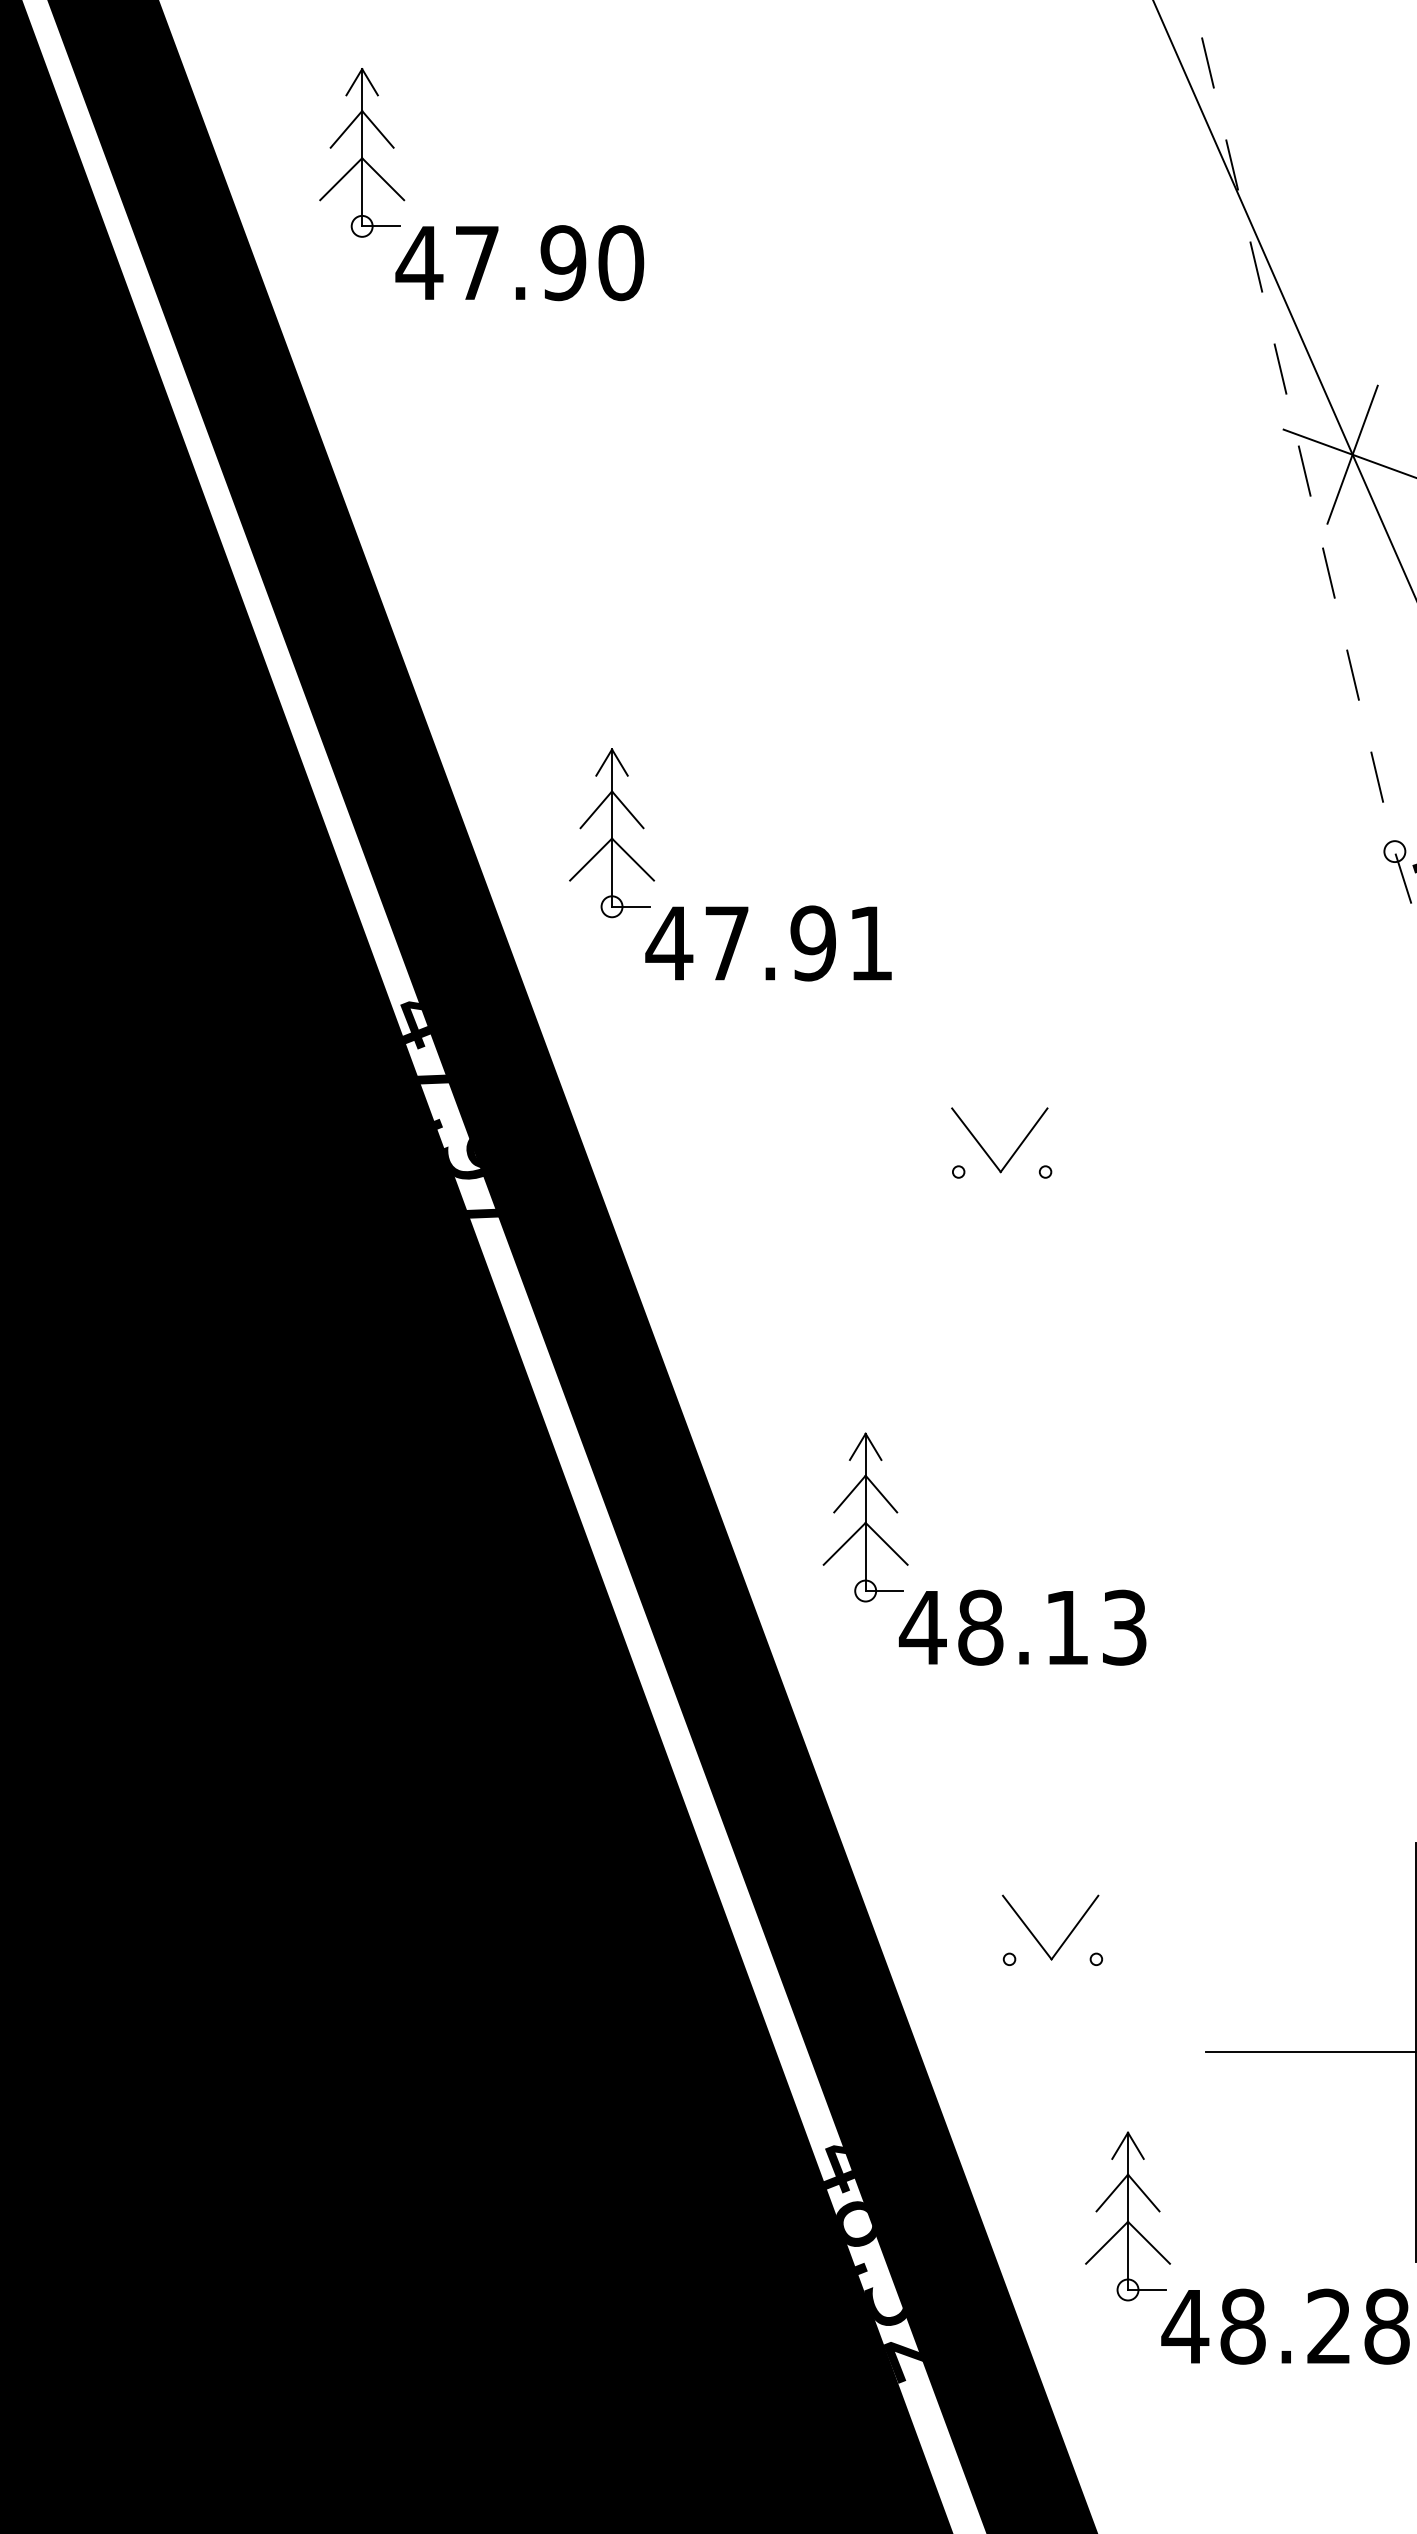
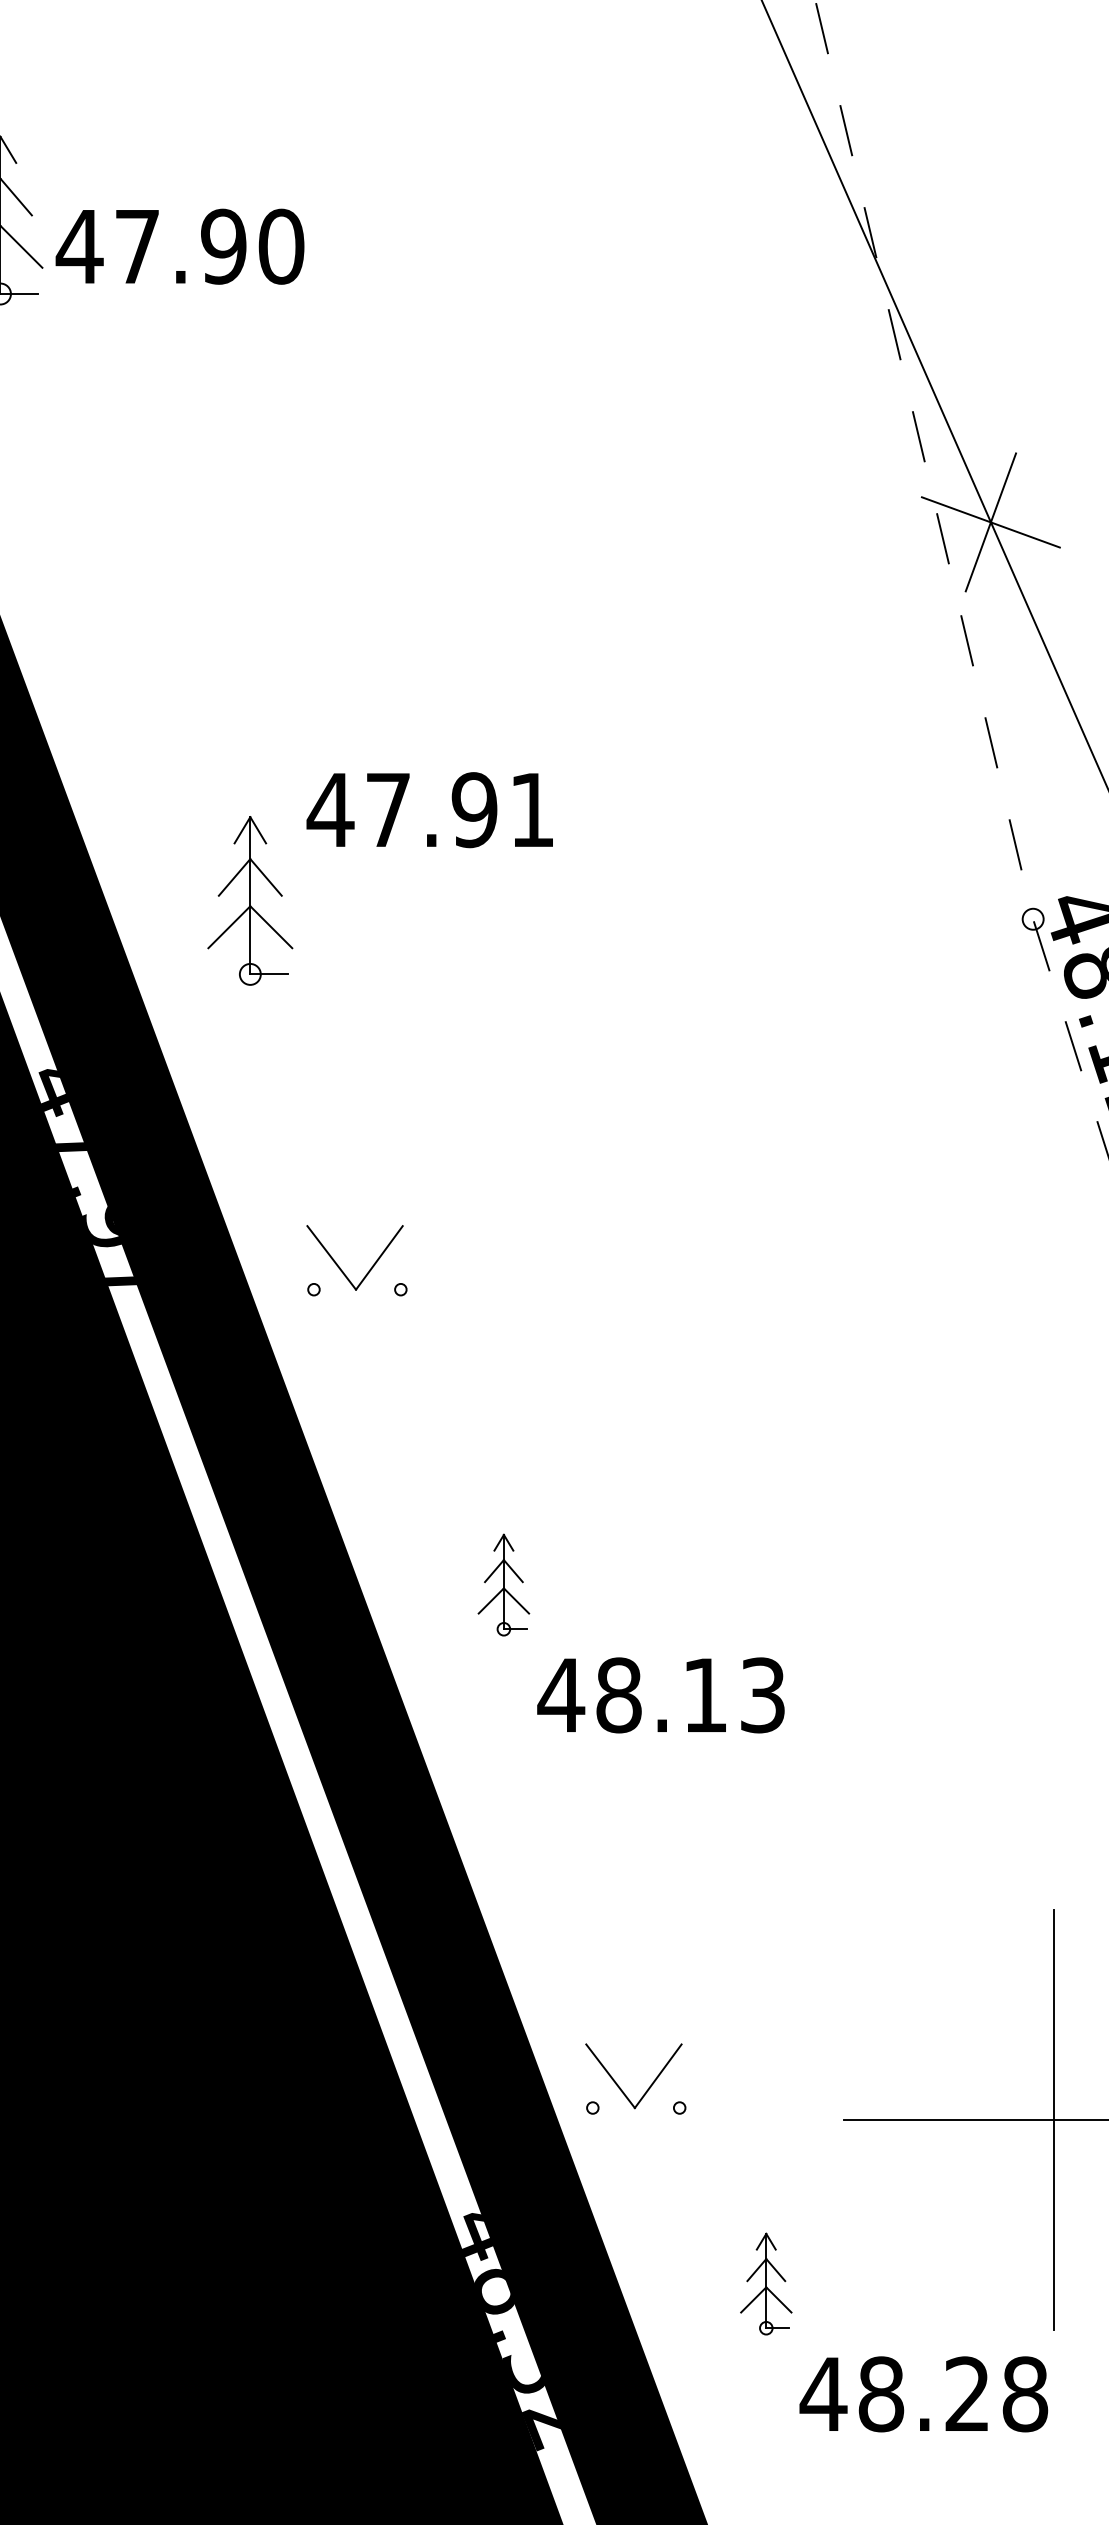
text: (519, 263) -> (179, 247), moved
text: (768, 943) -> (429, 810), moved
part: (1013, 1152) -> (368, 1270), moved
part: (865, 1517) -> (503, 1585), size x0.6
part: (1065, 1938) -> (648, 2087), moved
part: (1127, 2216) -> (765, 2284), size x0.6

